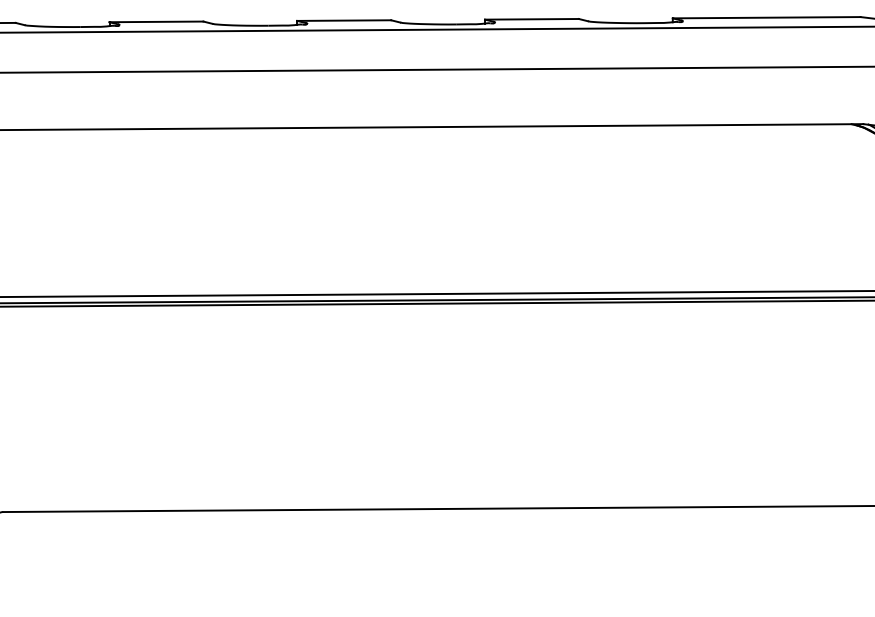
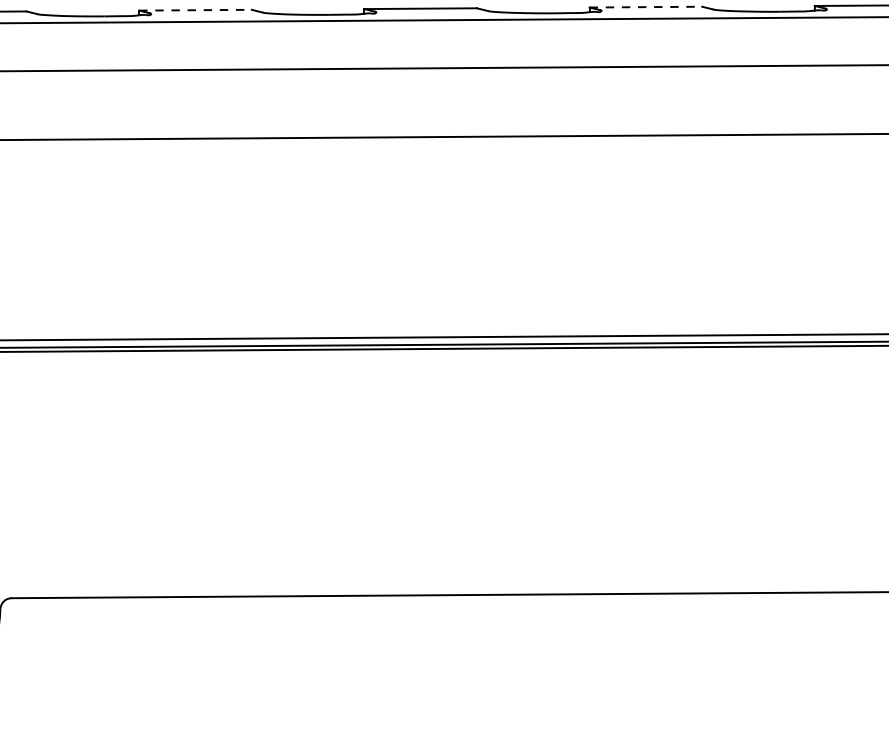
line: (531, 19) -> (645, 7), solid -> dashed
line: (156, 21) -> (195, 9), solid -> dashed

